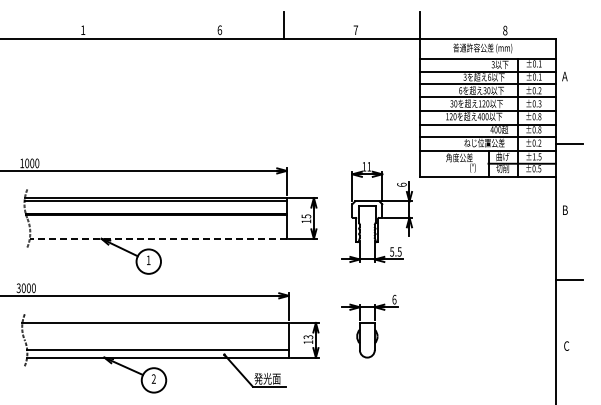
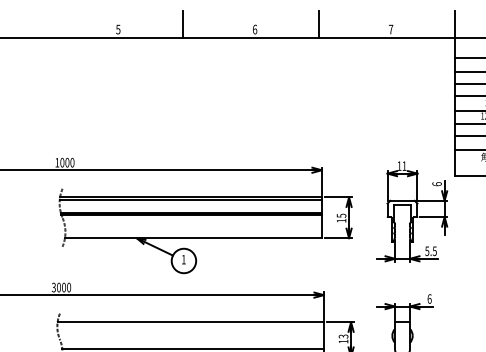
line: (148, 25) -> (183, 24), added
text: (83, 30) -> (118, 29), 1 -> 5
line: (157, 238) -> (192, 237), dashed -> solid

